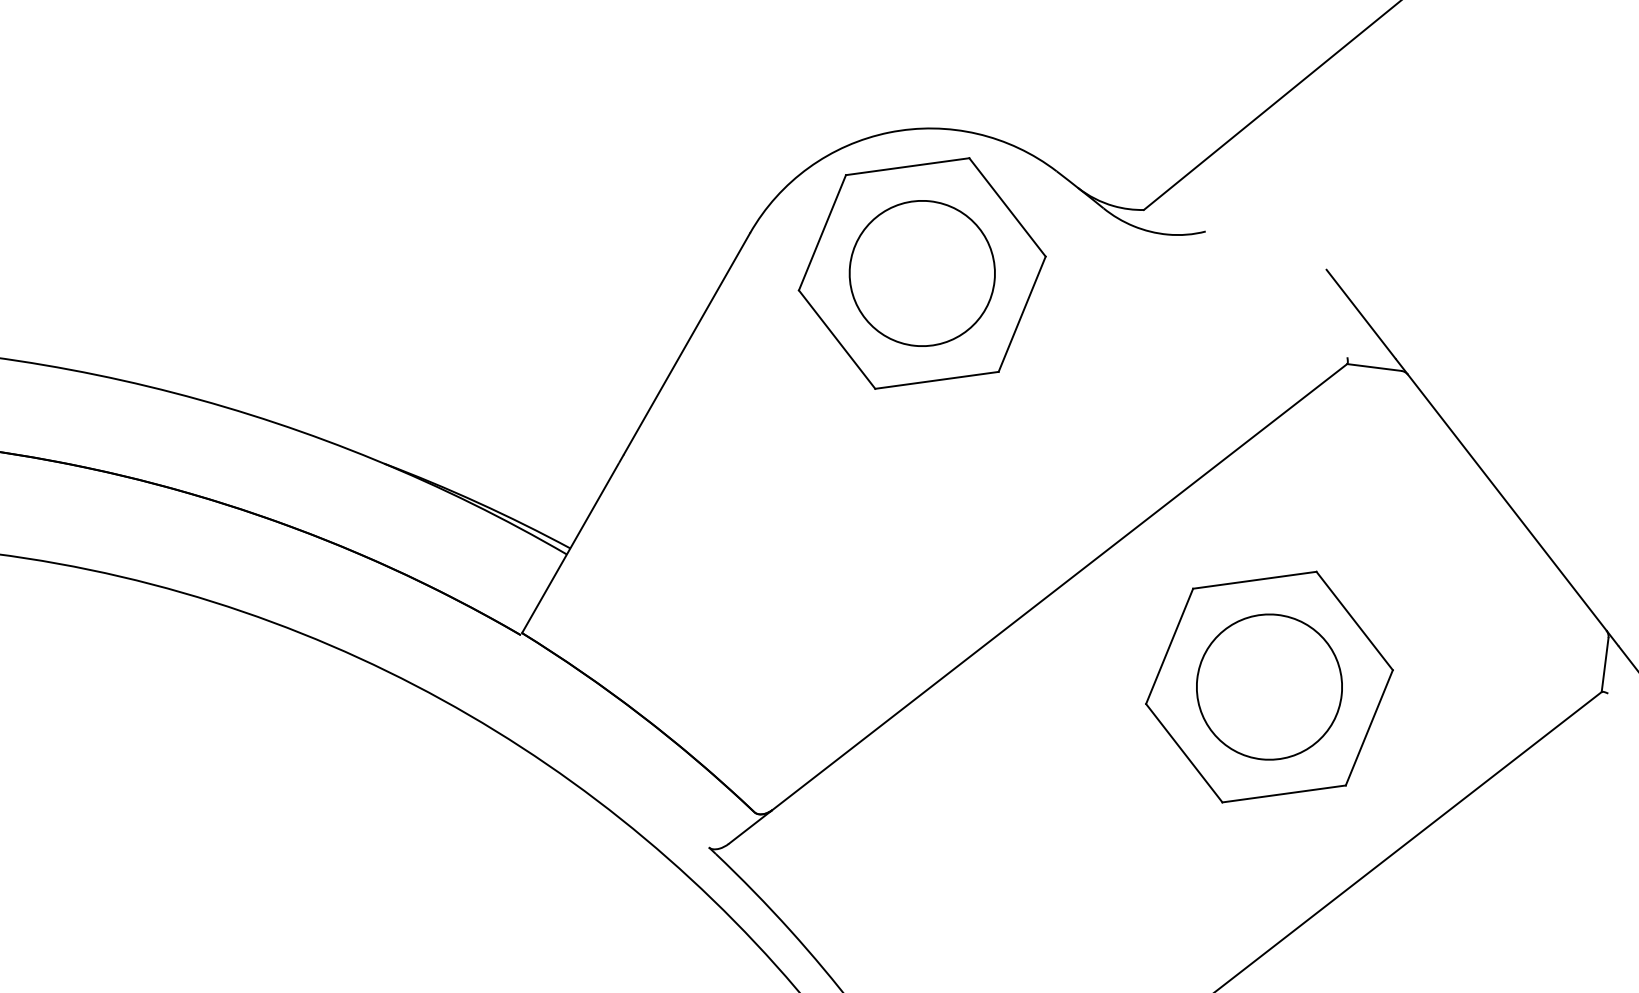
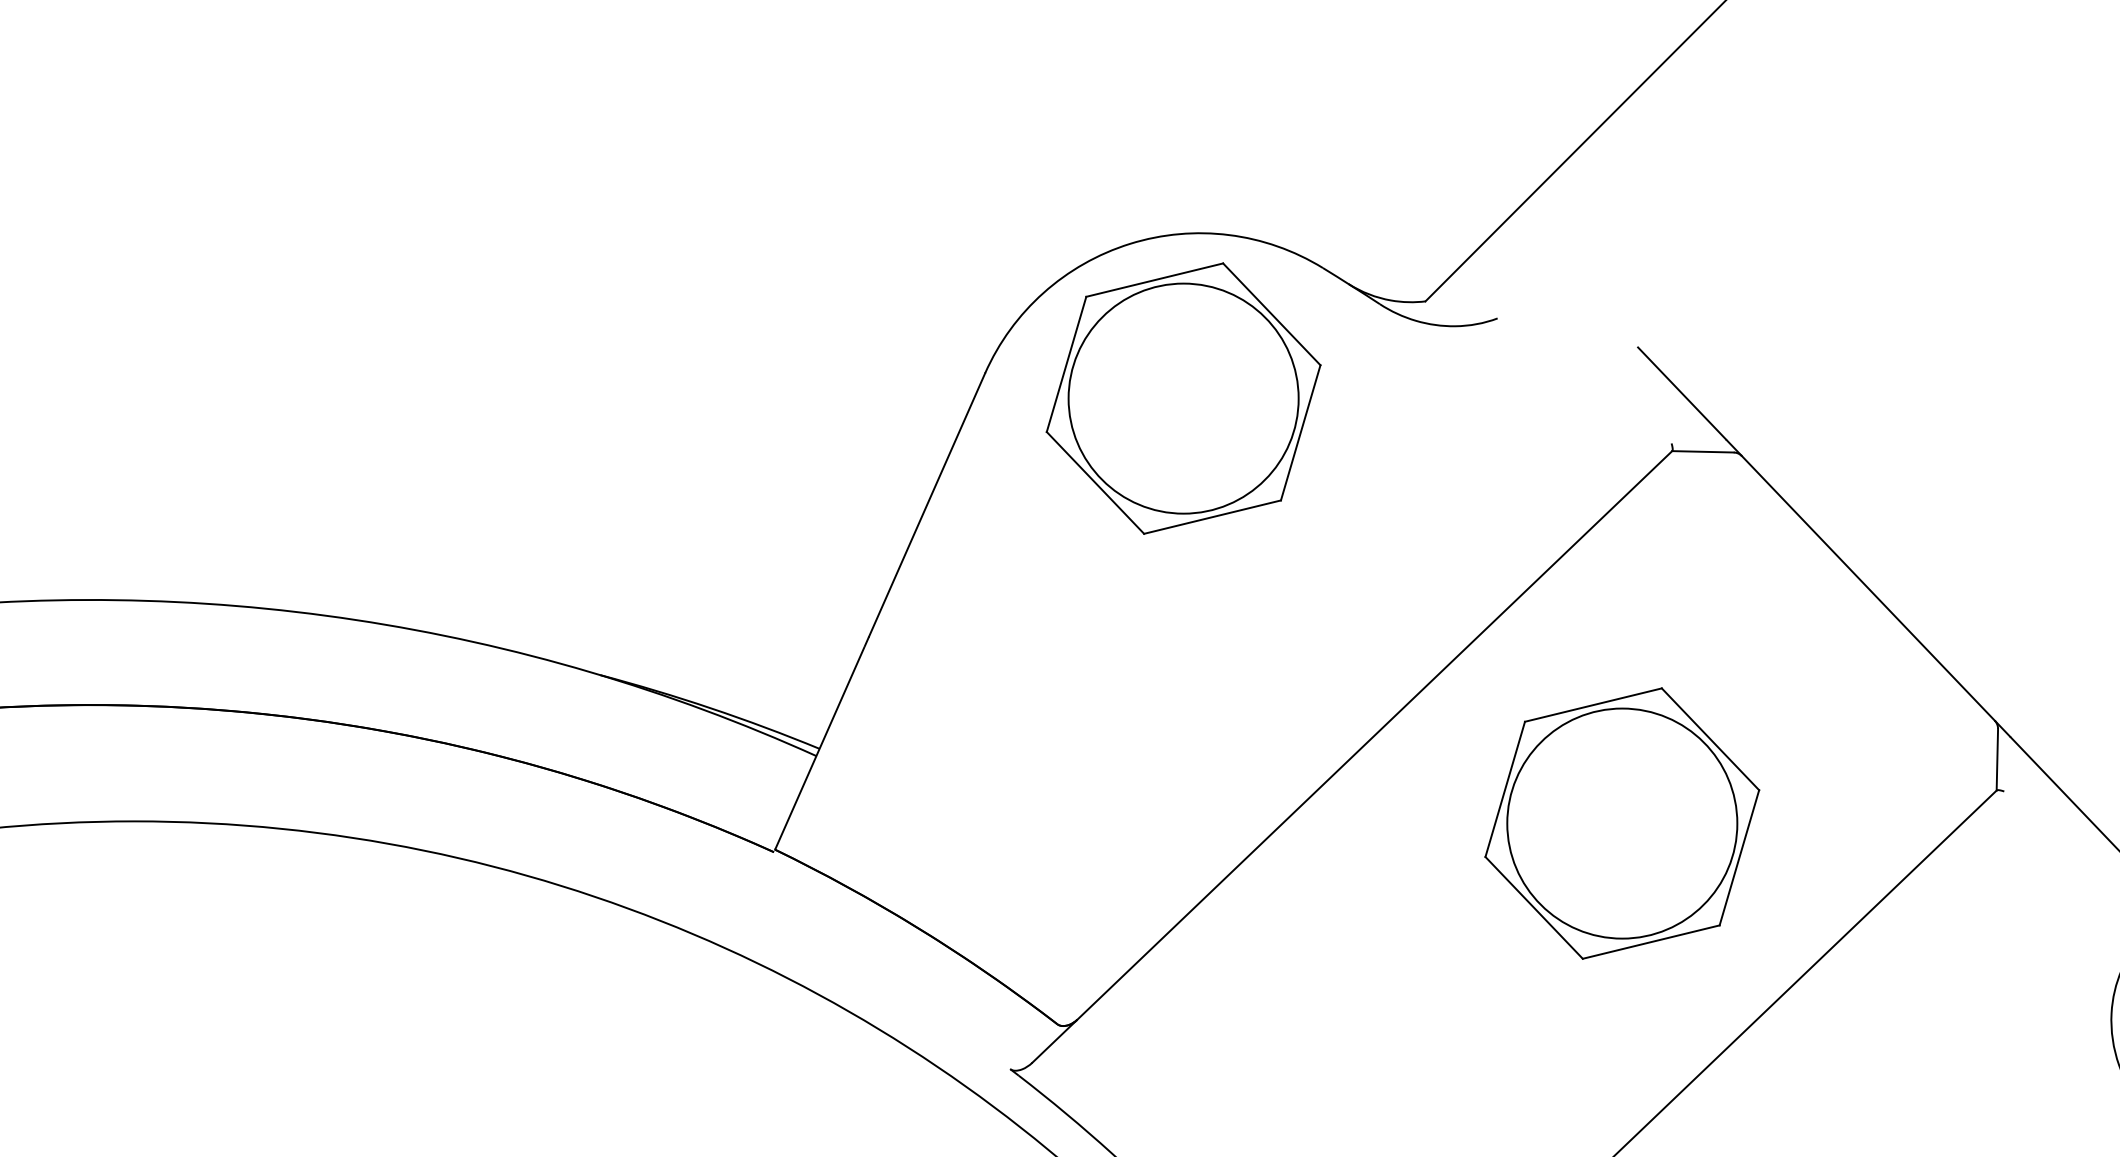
circle: (922, 273) -> (1183, 398), size x1.4
circle: (1269, 687) -> (1622, 823), size x1.4

